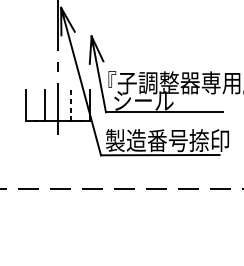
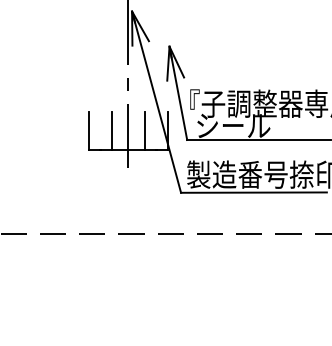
line: (71, 105) -> (144, 131), dashed -> solid

